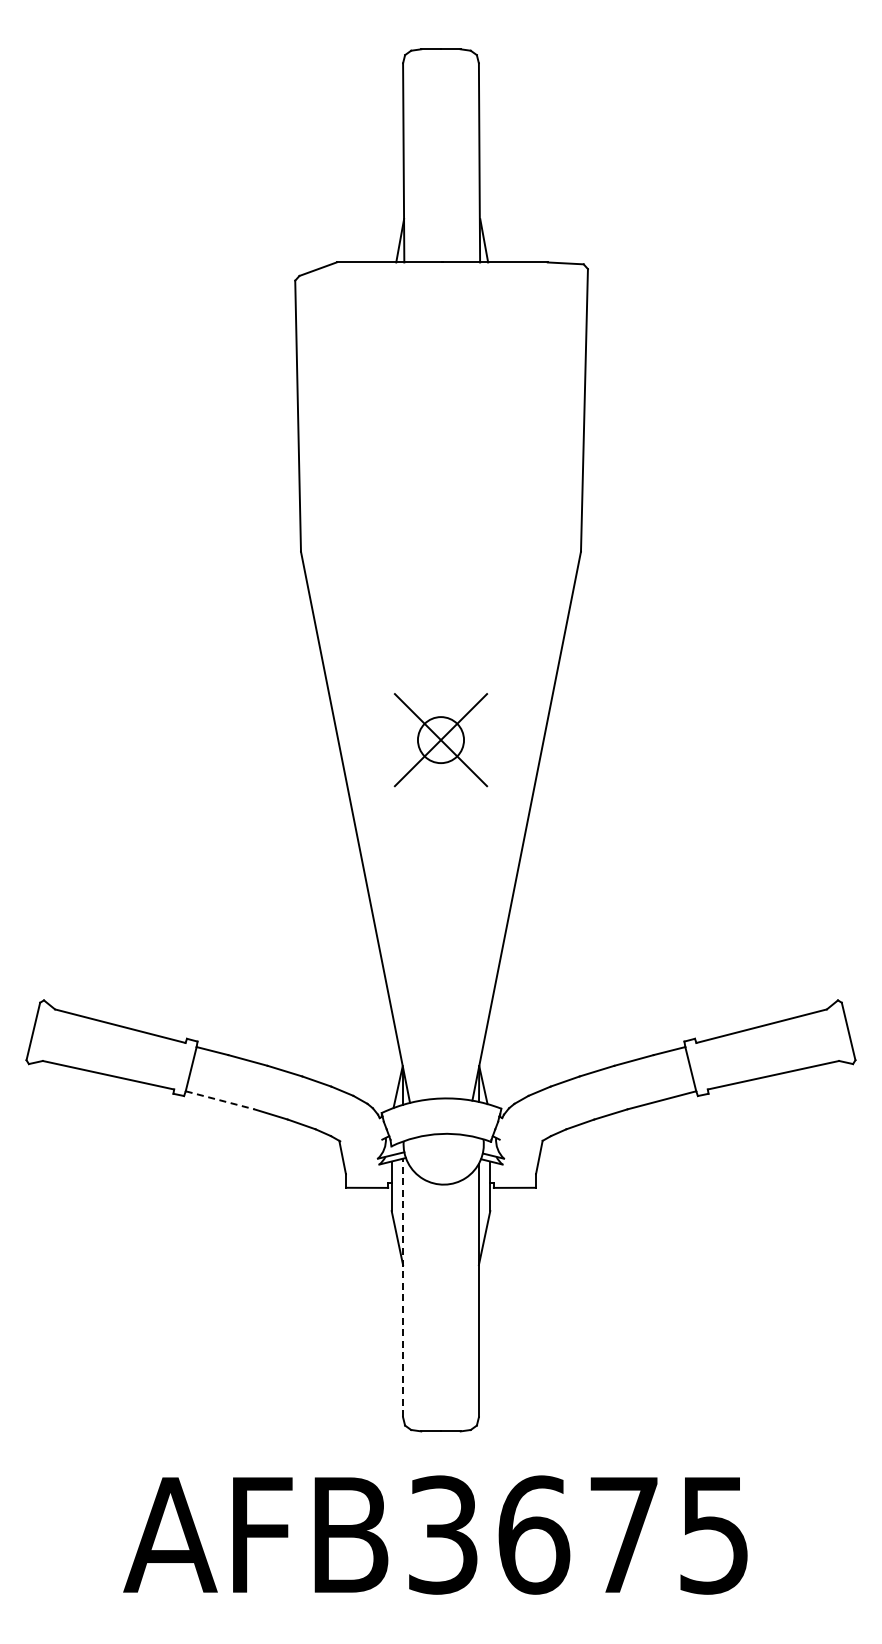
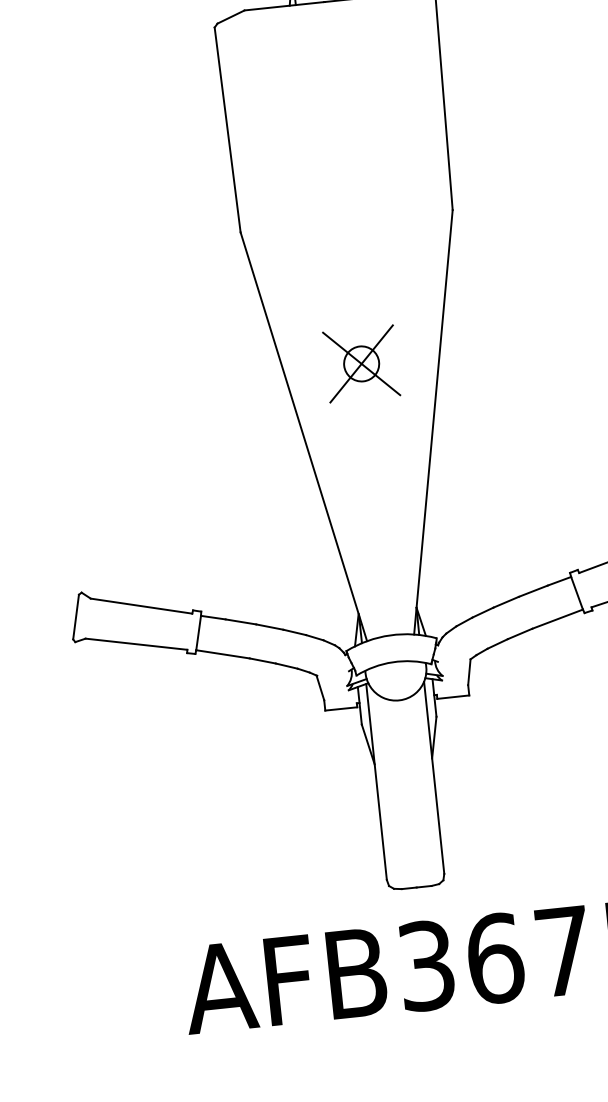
line: (220, 1100) -> (223, 654), dashed -> solid
line: (403, 1287) -> (376, 781), dashed -> solid

